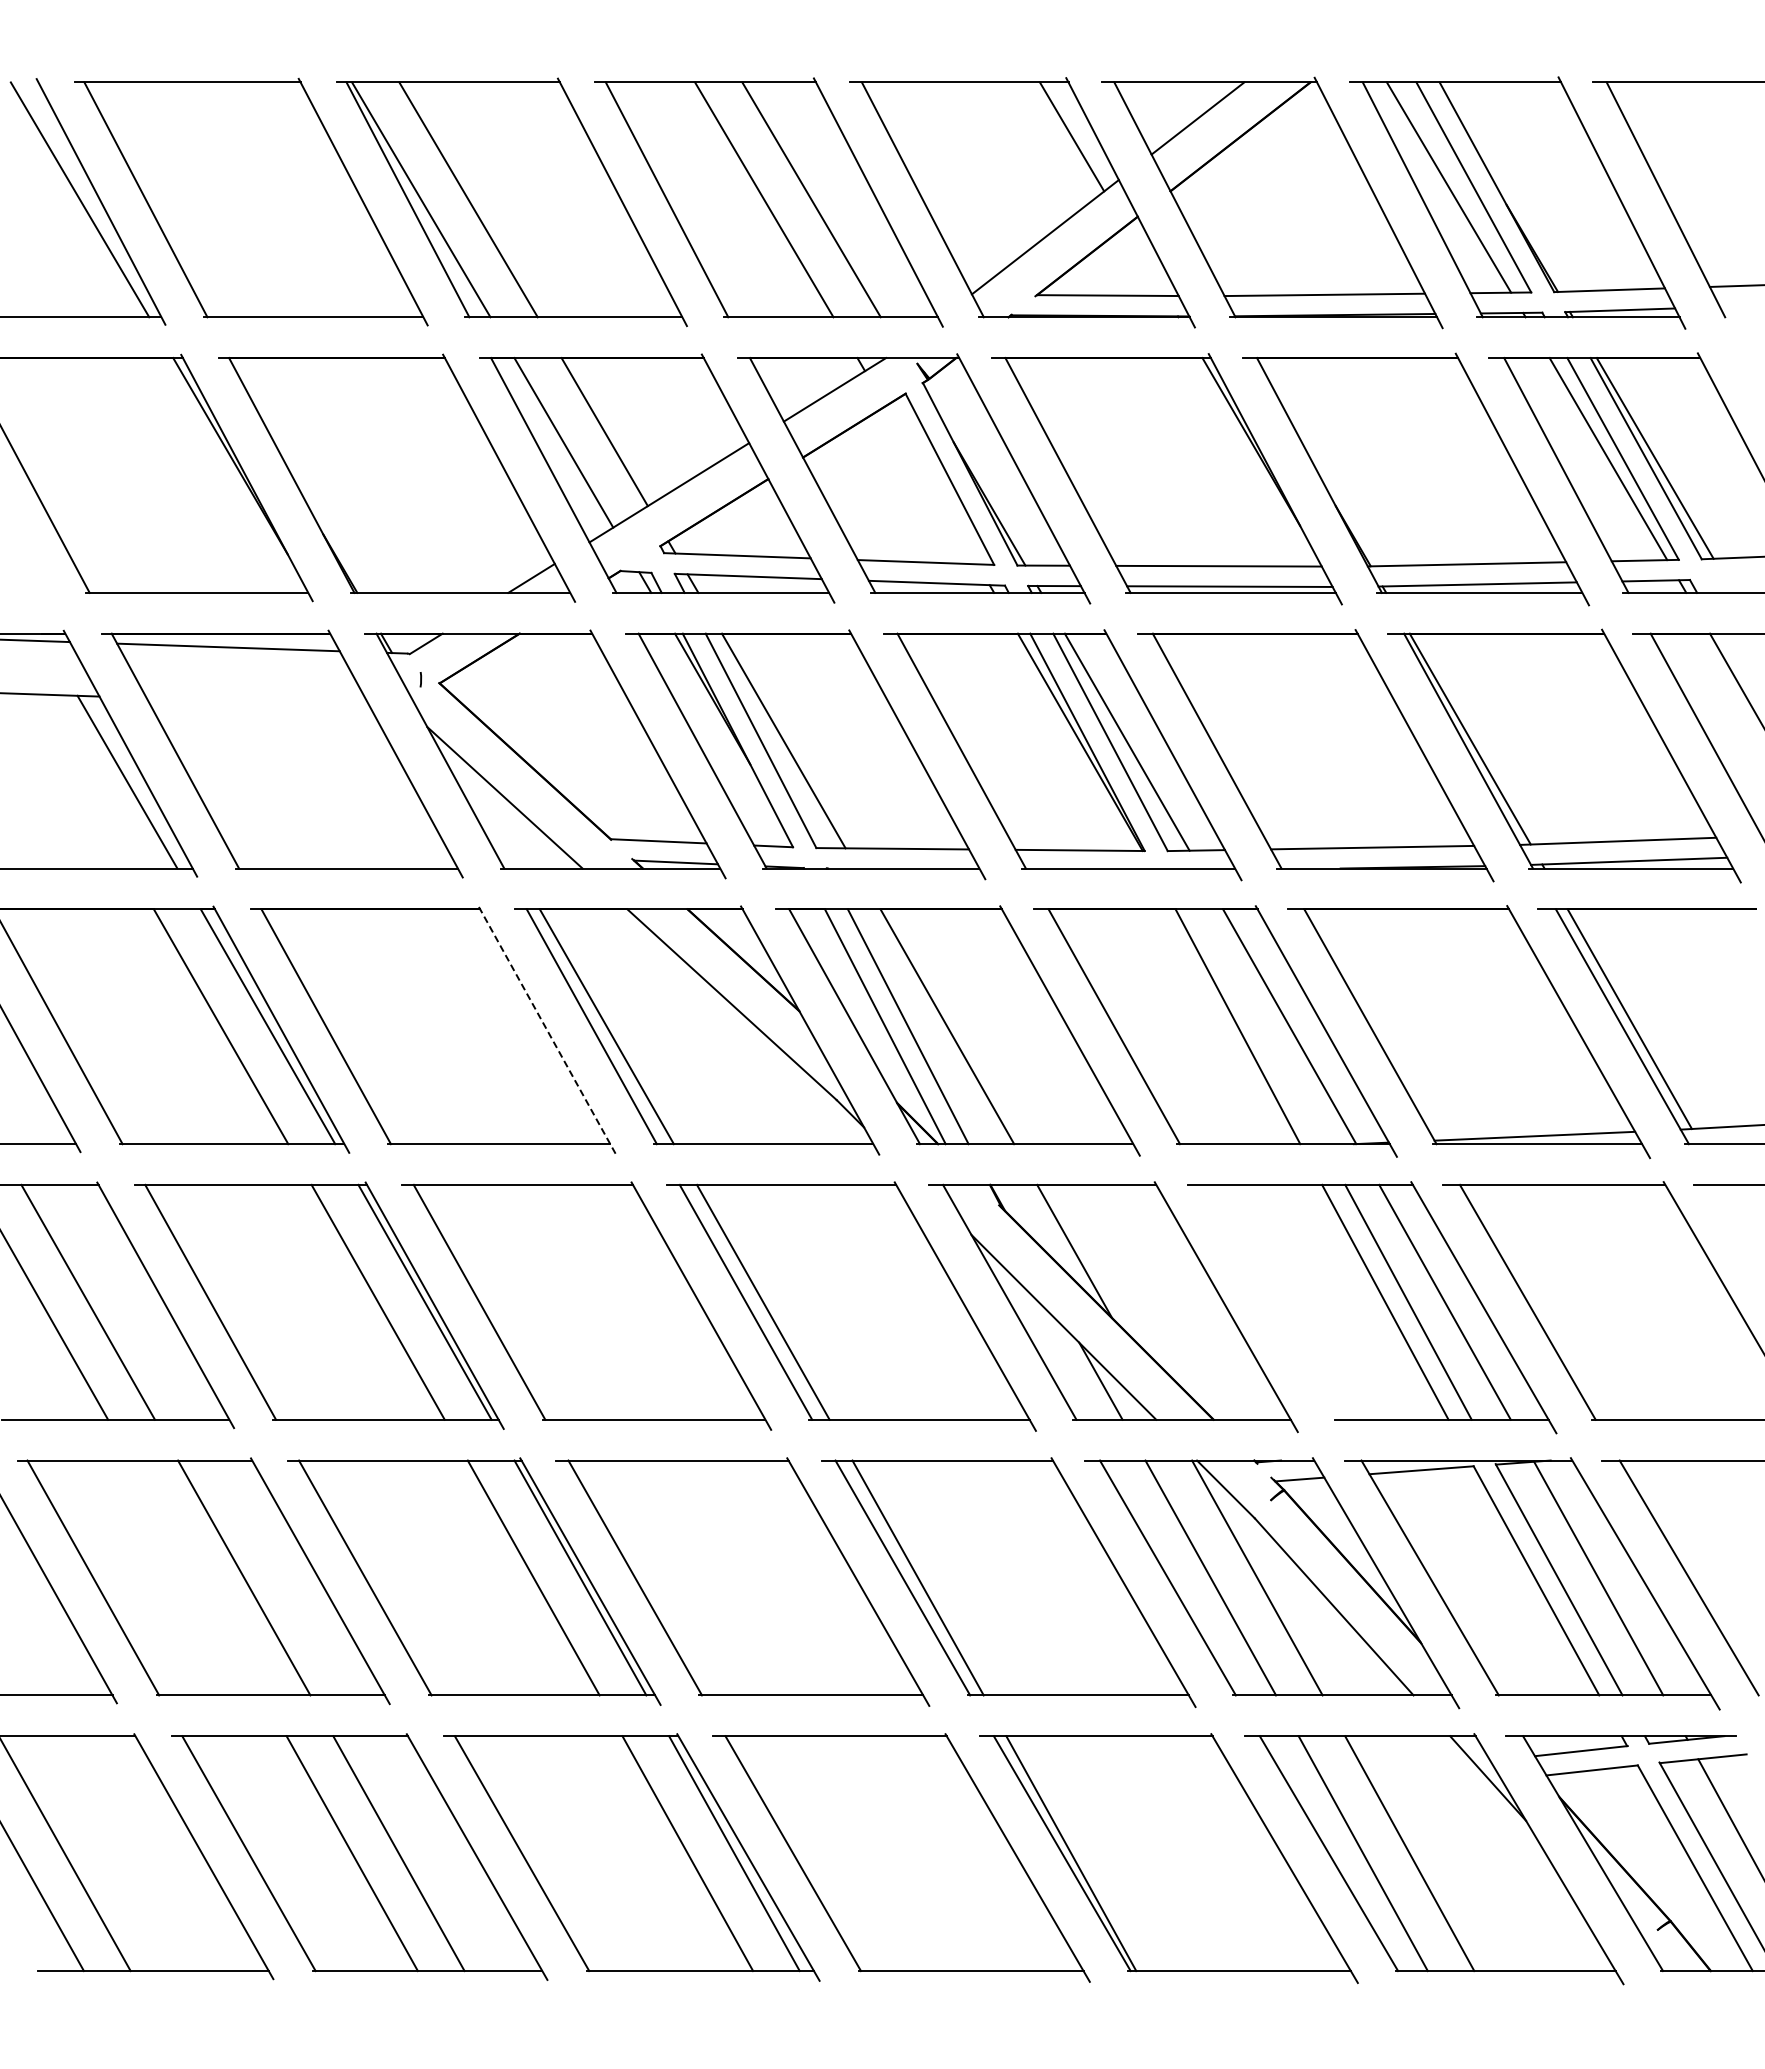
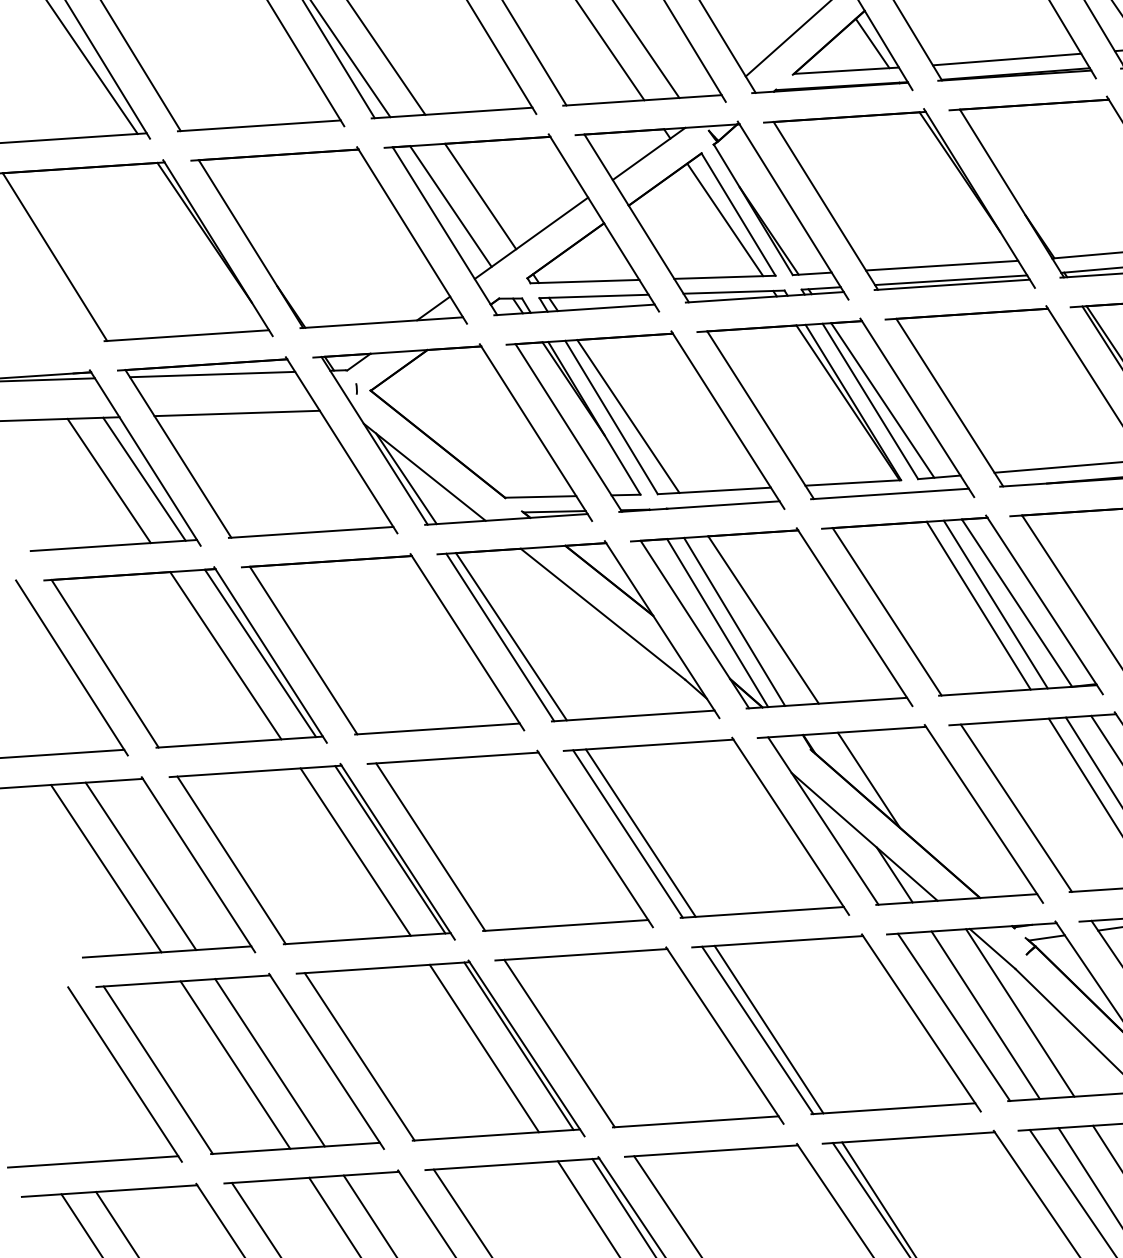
line: (1145, 260) -> (872, 42), added
line: (931, 485) -> (725, 220), added
line: (257, 701) -> (236, 413), added
line: (79, 781) -> (108, 481), added
line: (479, 804) -> (406, 478), added
line: (1260, 1026) -> (995, 604), added
line: (546, 1029) -> (466, 641), dashed -> solid
line: (1270, 1301) -> (1016, 807), added
line: (197, 1577) -> (235, 1064), added

